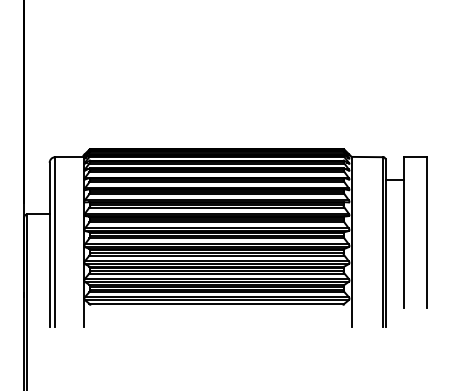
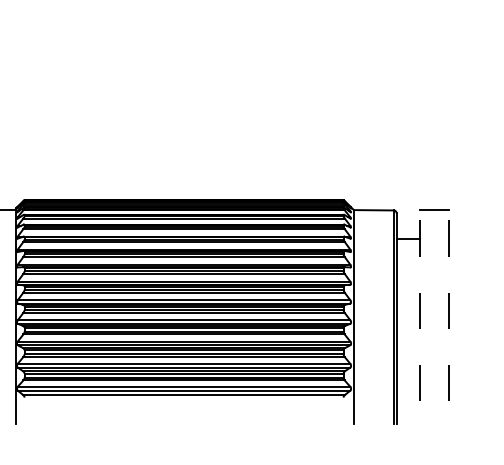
line: (404, 232) -> (420, 305), solid -> dashed
line: (427, 232) -> (449, 305), solid -> dashed

